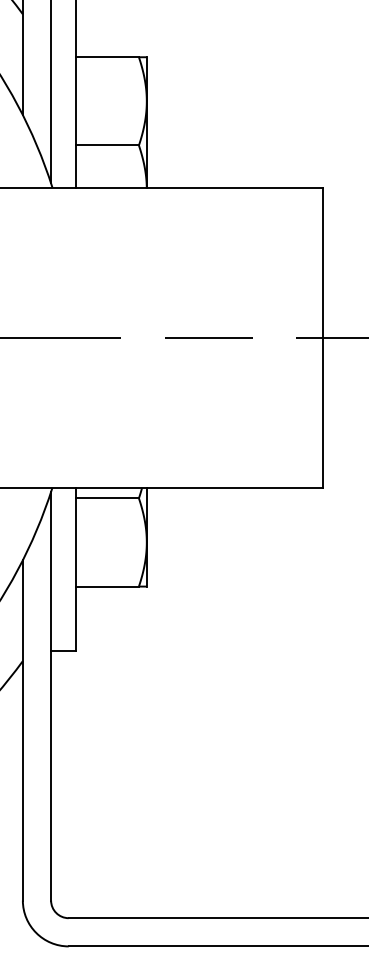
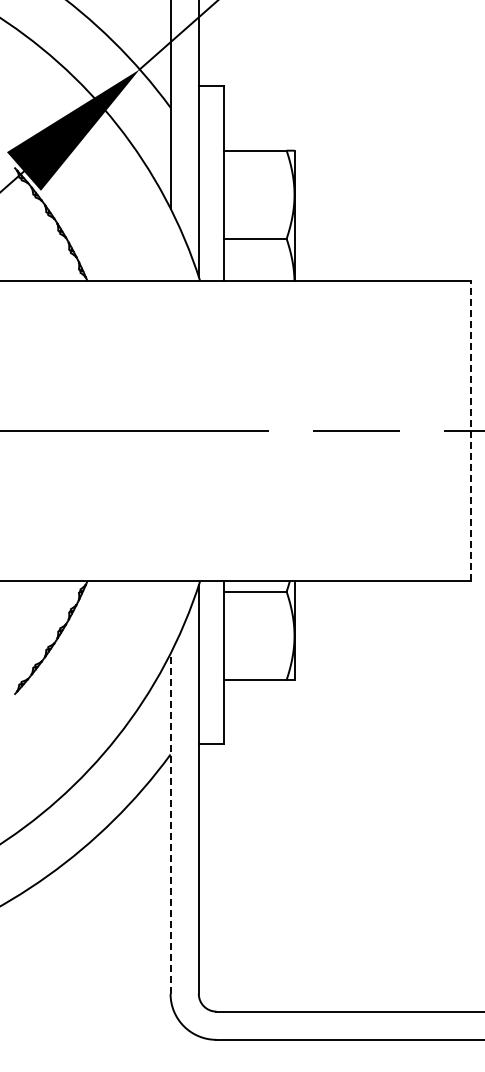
line: (322, 338) -> (470, 431), solid -> dashed
line: (22, 730) -> (170, 823), solid -> dashed

